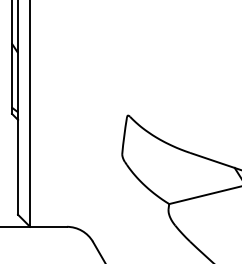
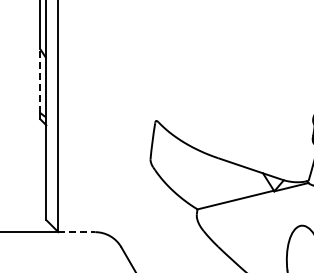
line: (12, 76) -> (40, 81), solid -> dashed
line: (49, 227) -> (77, 232), solid -> dashed

